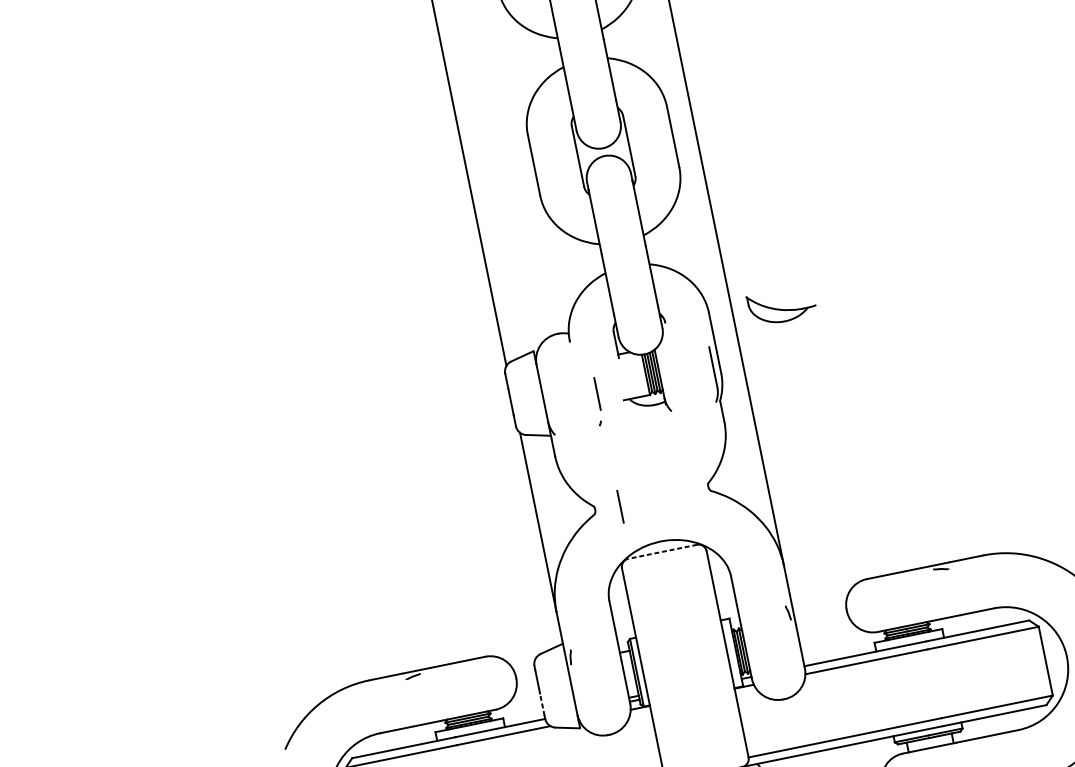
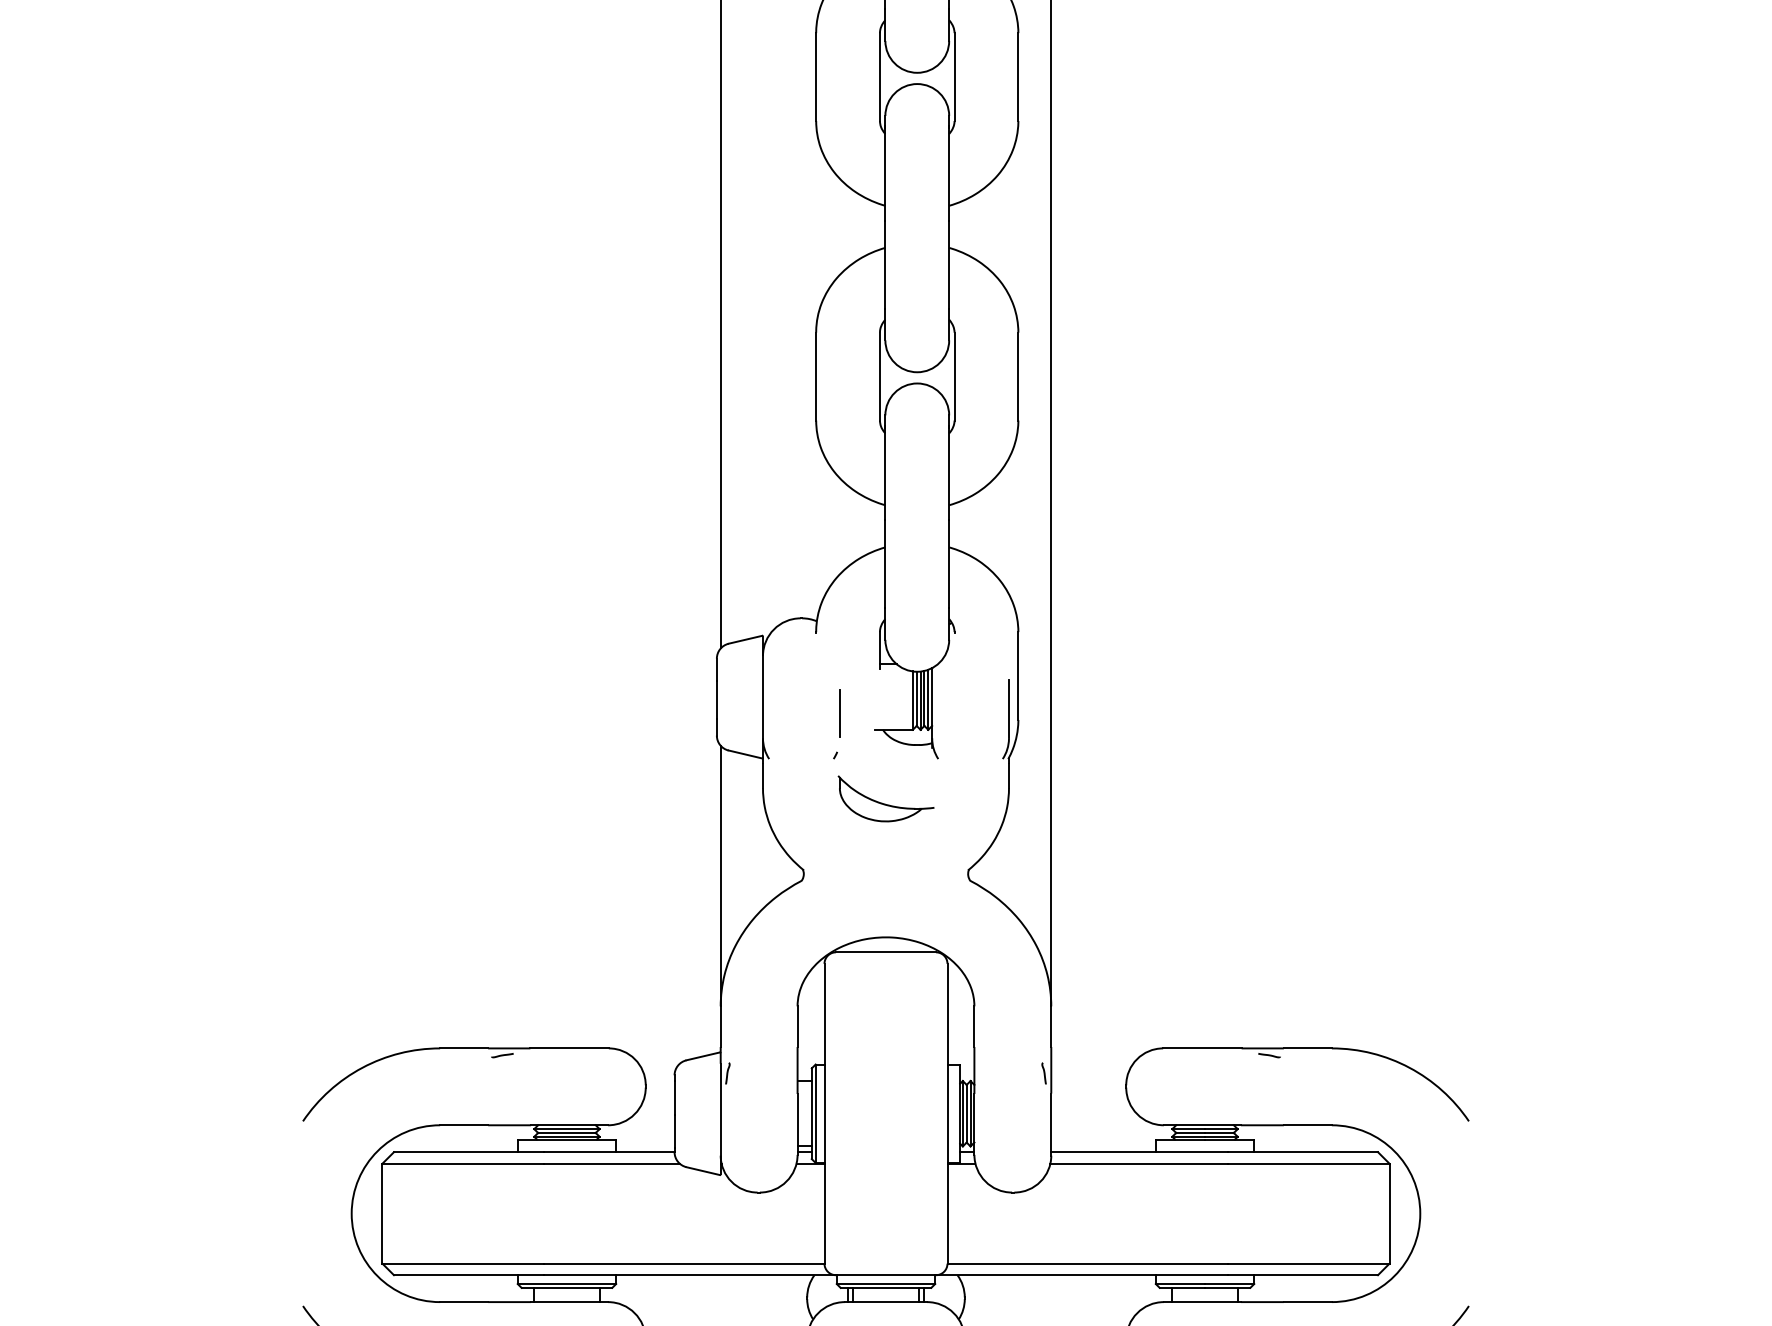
part: (781, 305) -> (885, 798), moved
line: (620, 506) -> (839, 877), removed
line: (663, 551) -> (886, 952), dashed -> solid
line: (542, 704) -> (674, 1130), dashed -> solid

